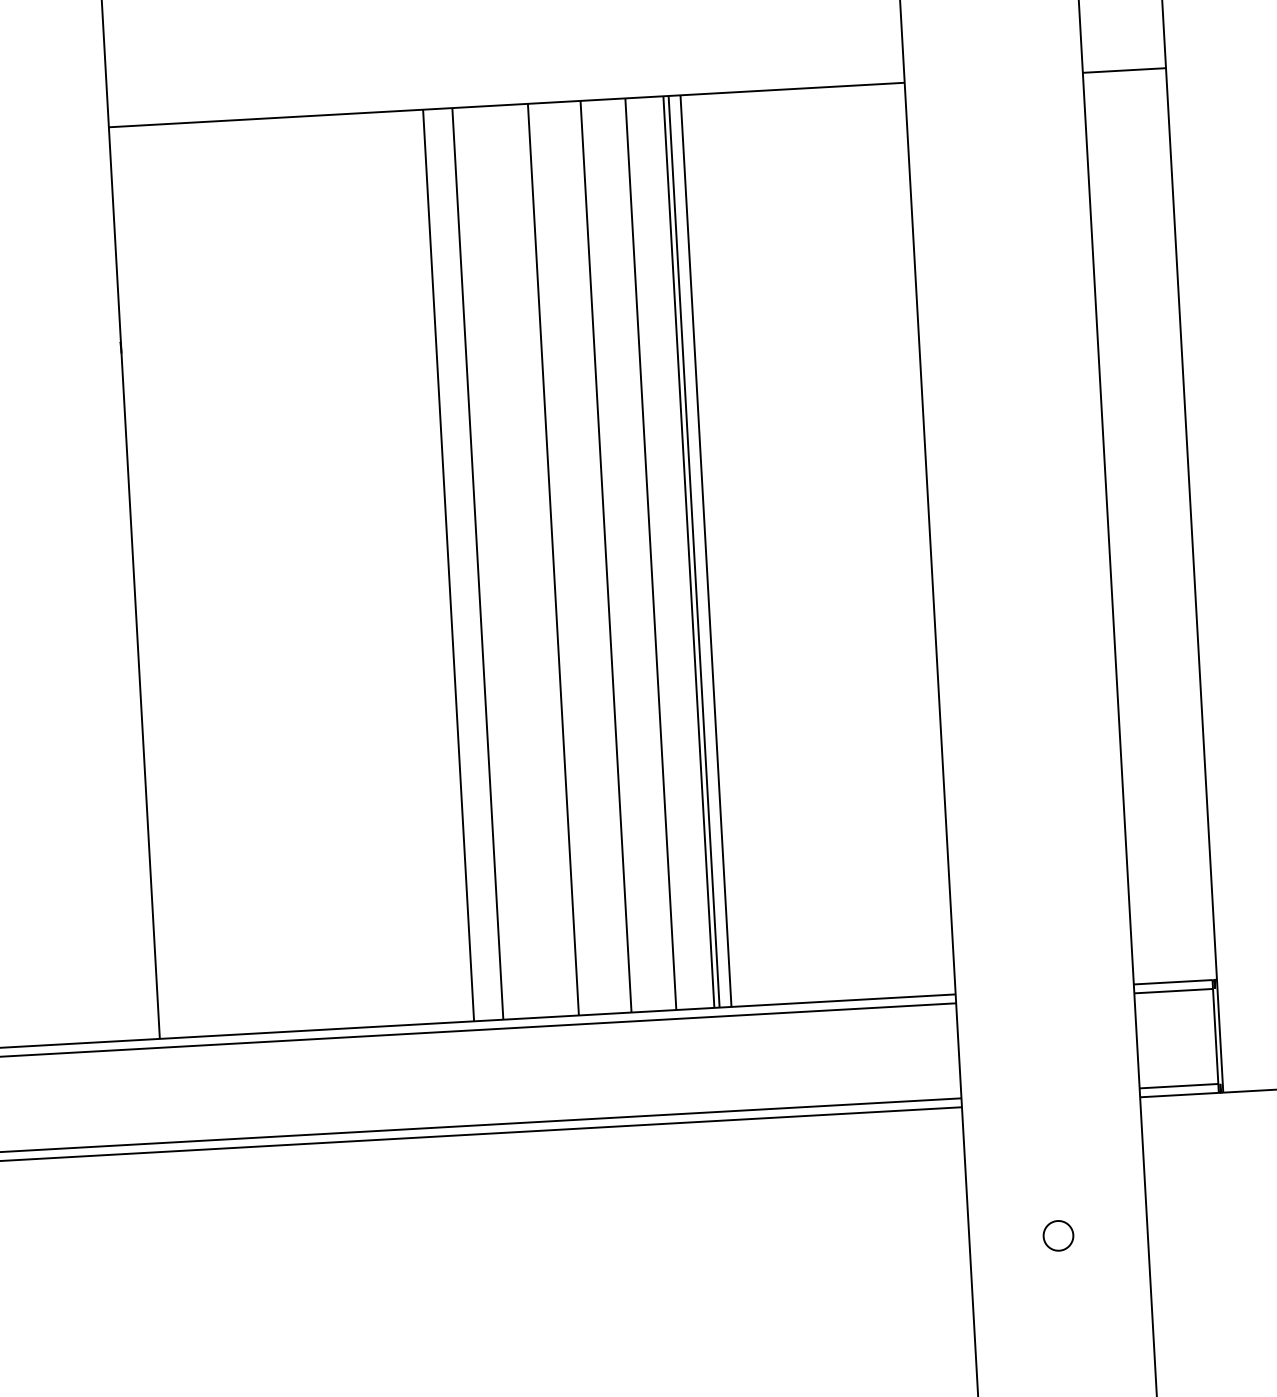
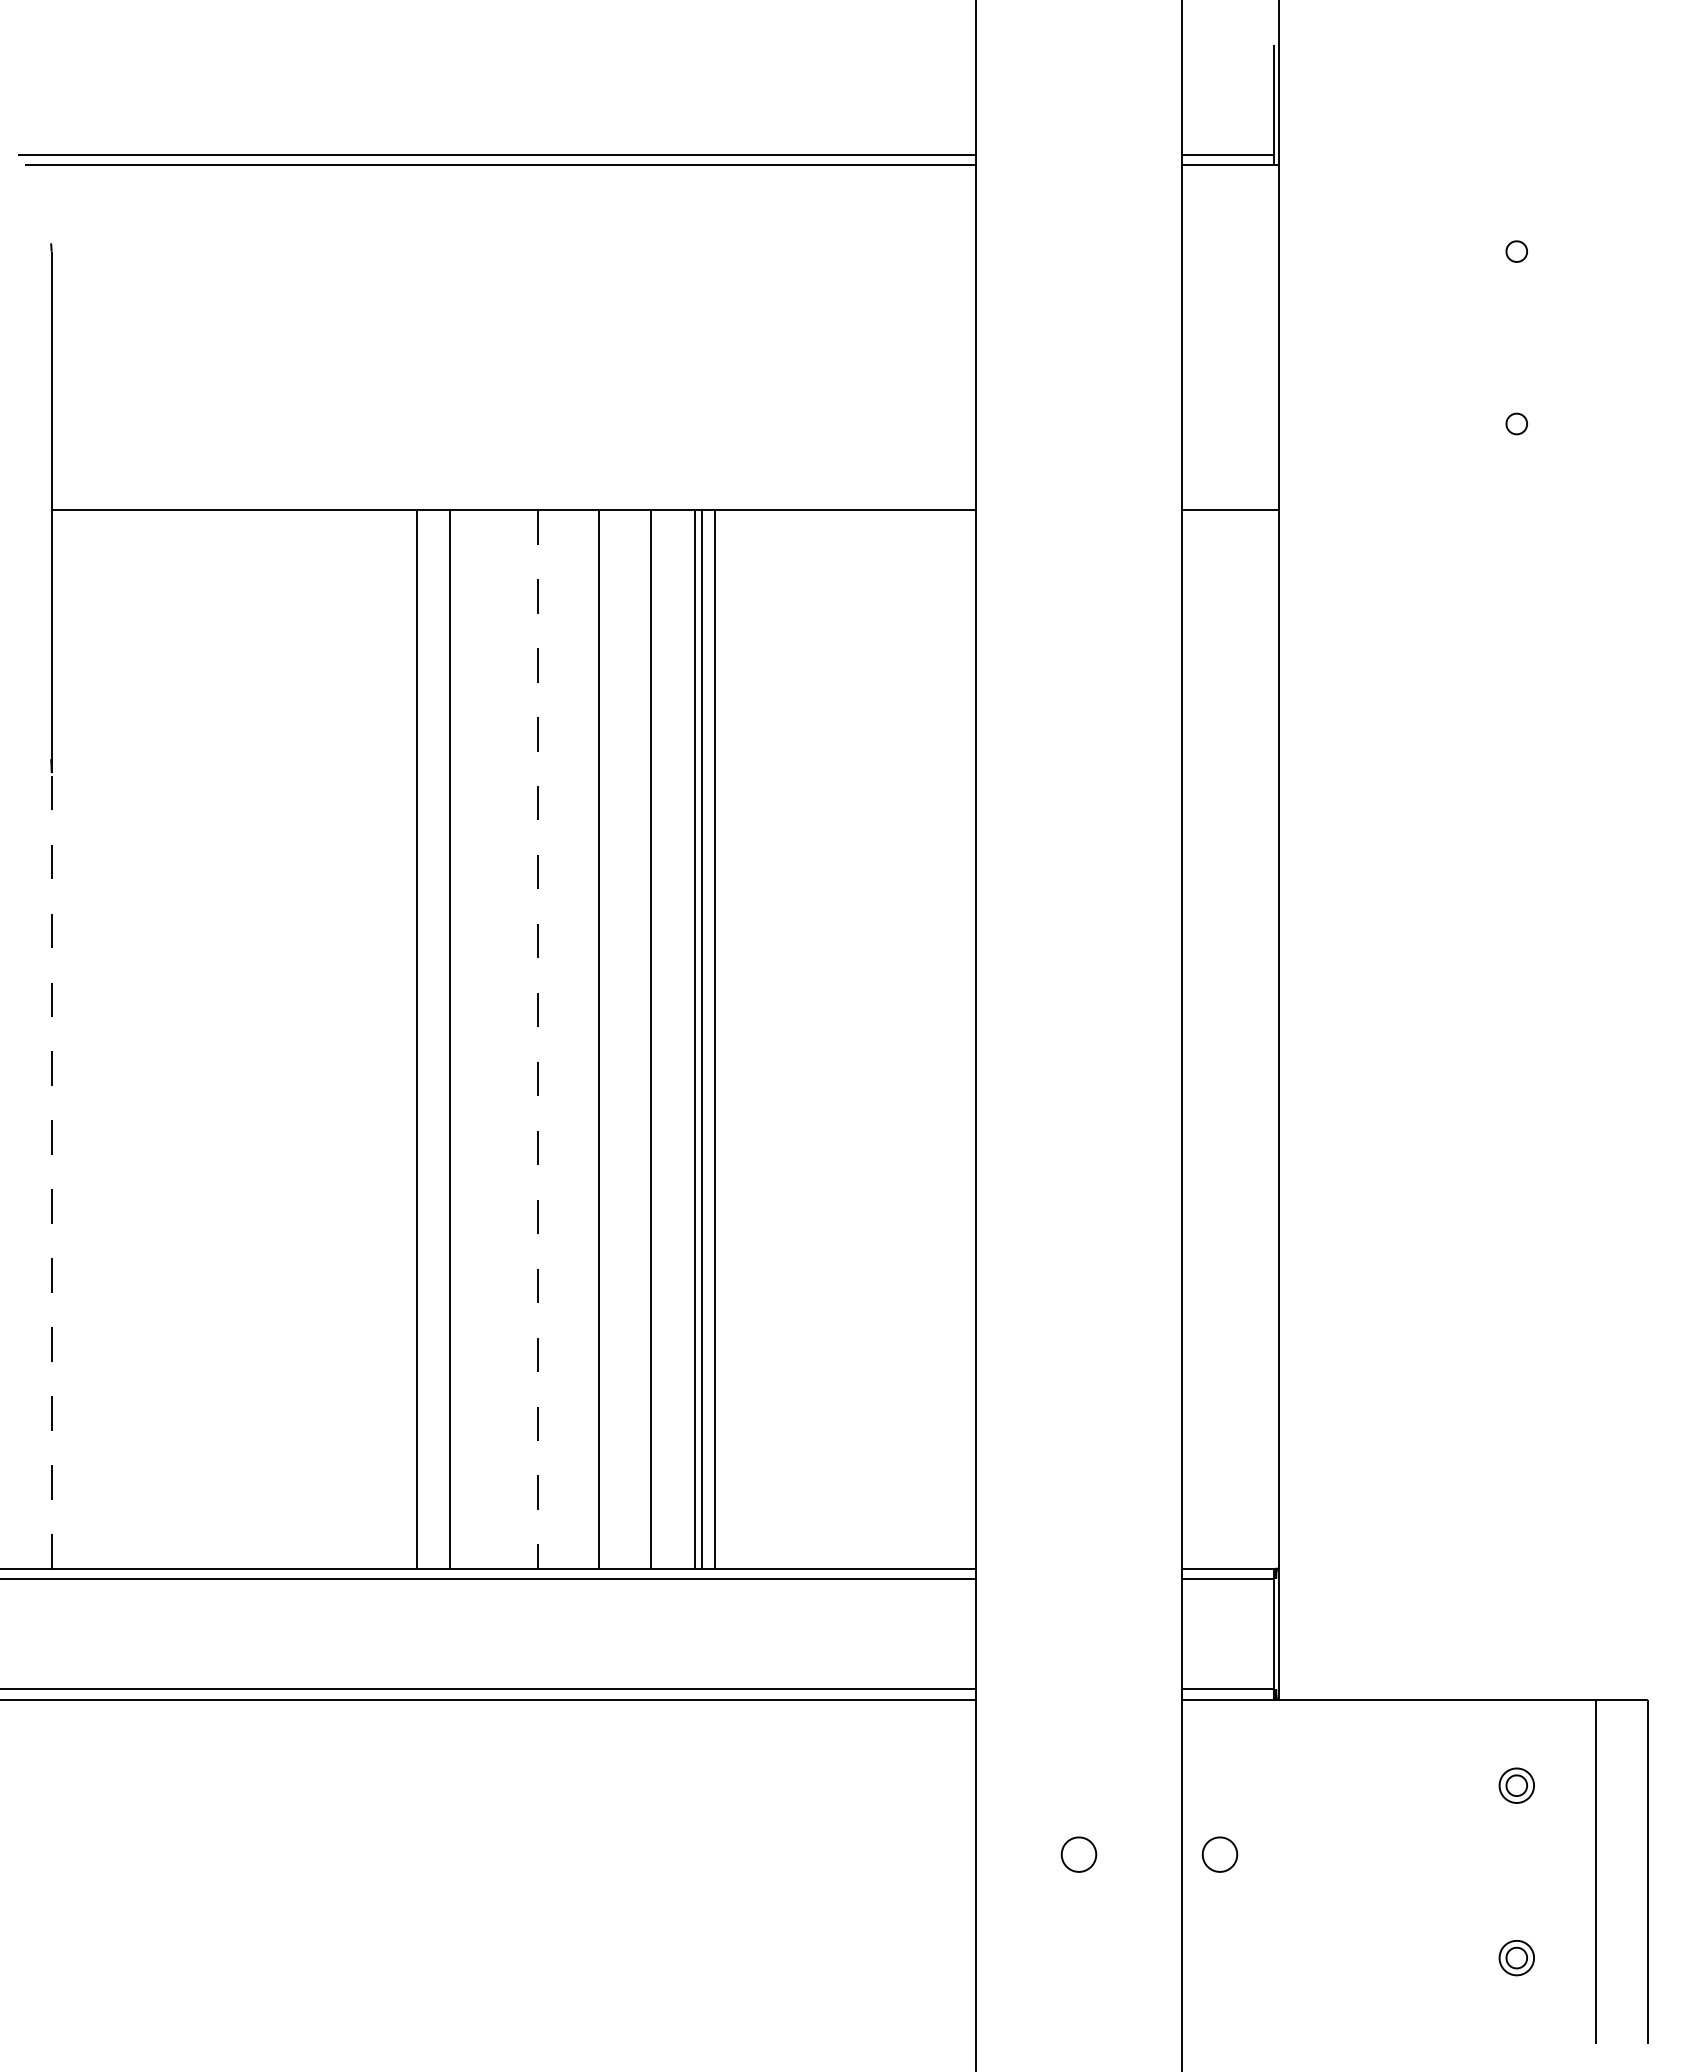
line: (553, 559) -> (538, 1039), solid -> dashed
line: (140, 696) -> (51, 1170), solid -> dashed
part: (1179, 1228) -> (1219, 1854), added

